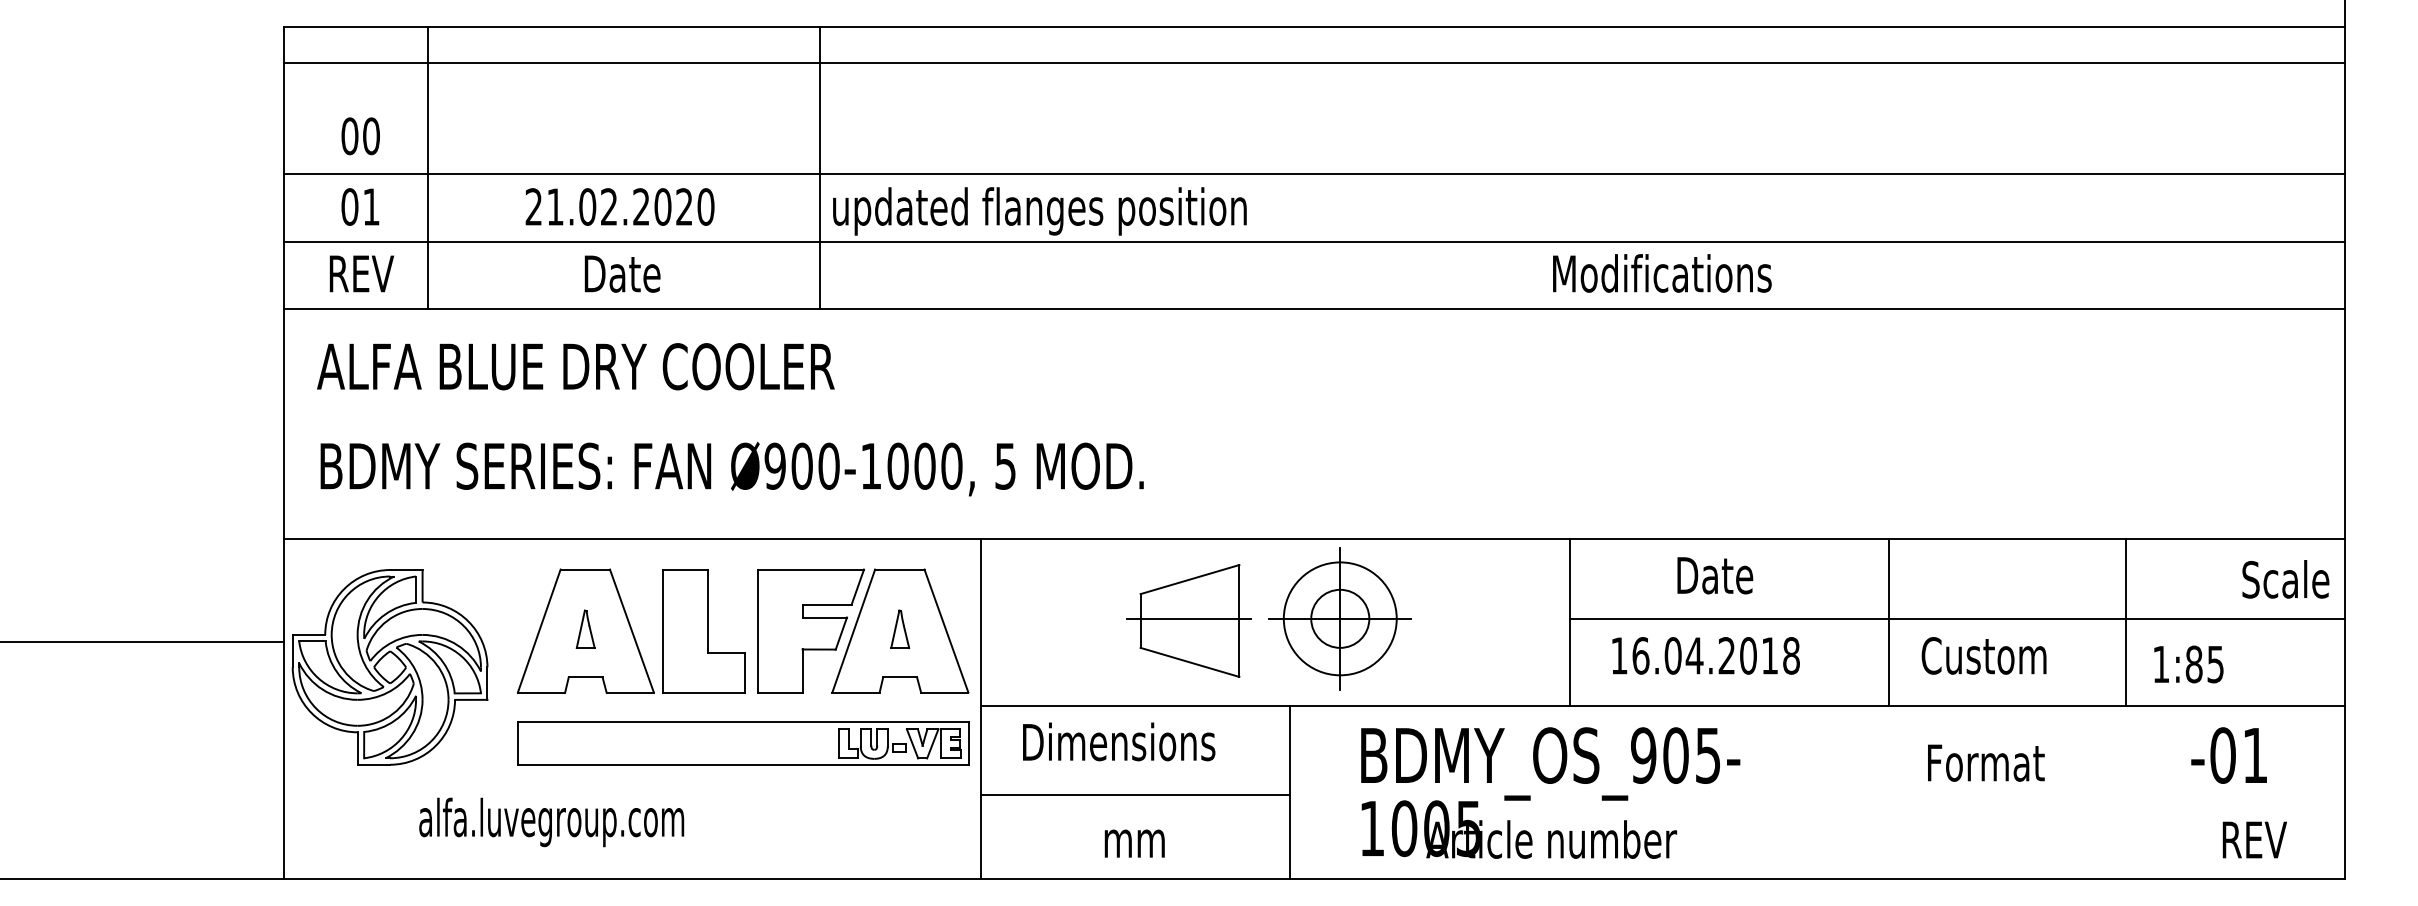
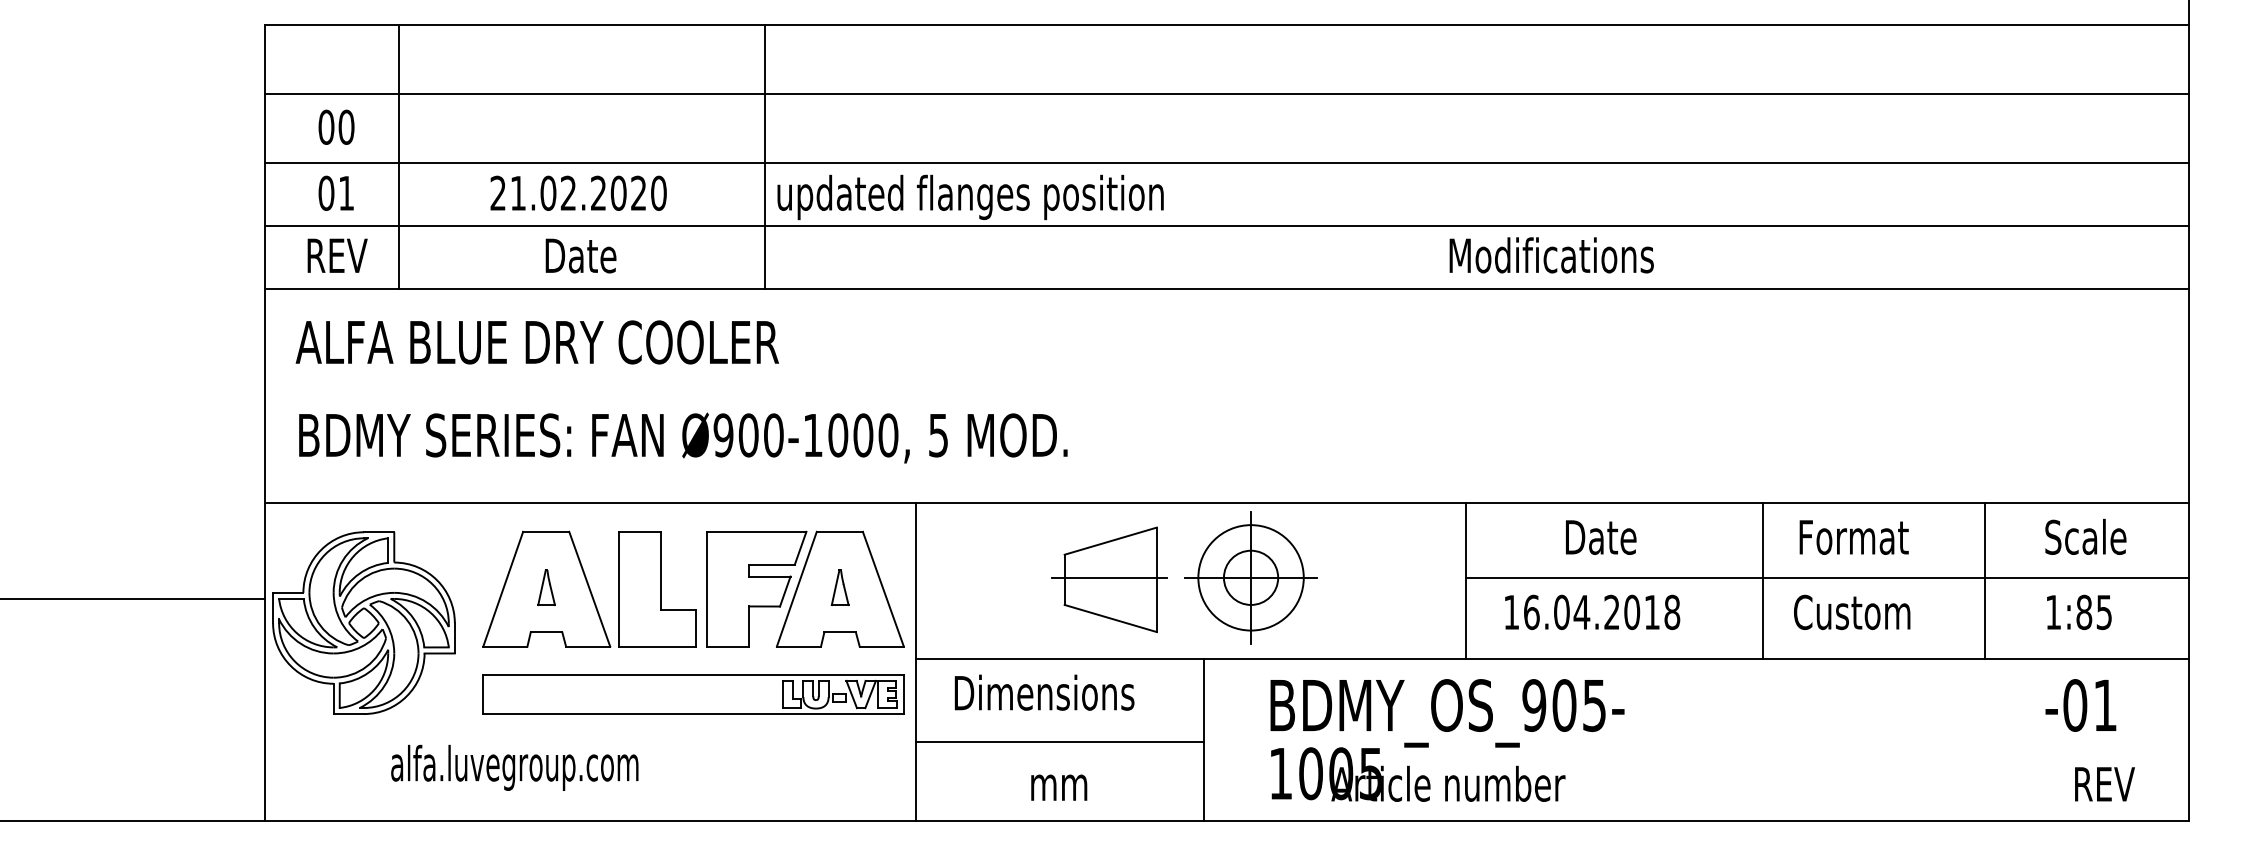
line: (1315, 62) -> (1227, 93), moved
text: (2285, 578) -> (2085, 536), moved
text: (2189, 664) -> (2079, 612), moved
text: (1985, 763) -> (1853, 537), moved

